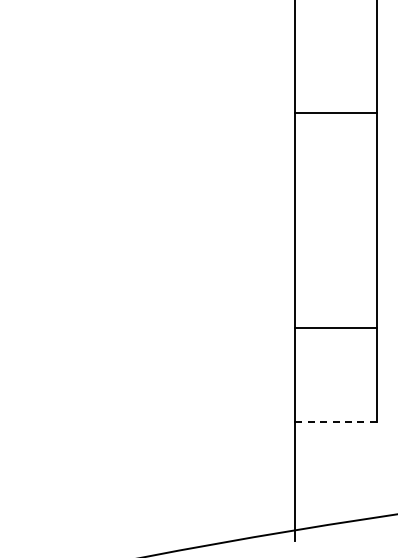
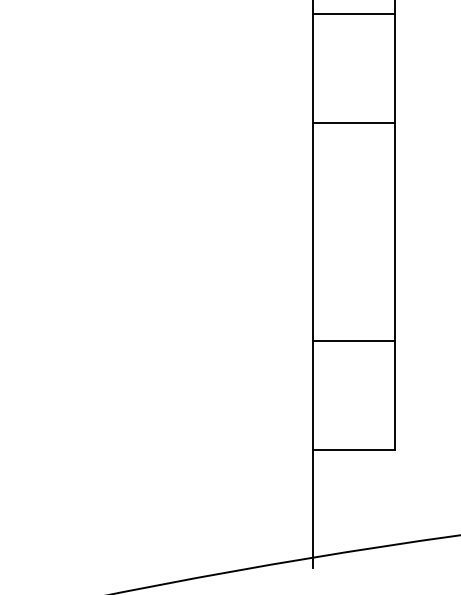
line: (335, 112) -> (353, 122), moved
line: (335, 327) -> (353, 340), moved
line: (335, 422) -> (353, 449), dashed -> solid

